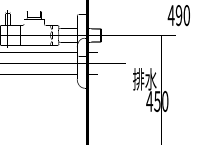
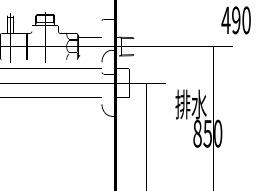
text: (149, 101) -> (197, 133), 450 -> 850

